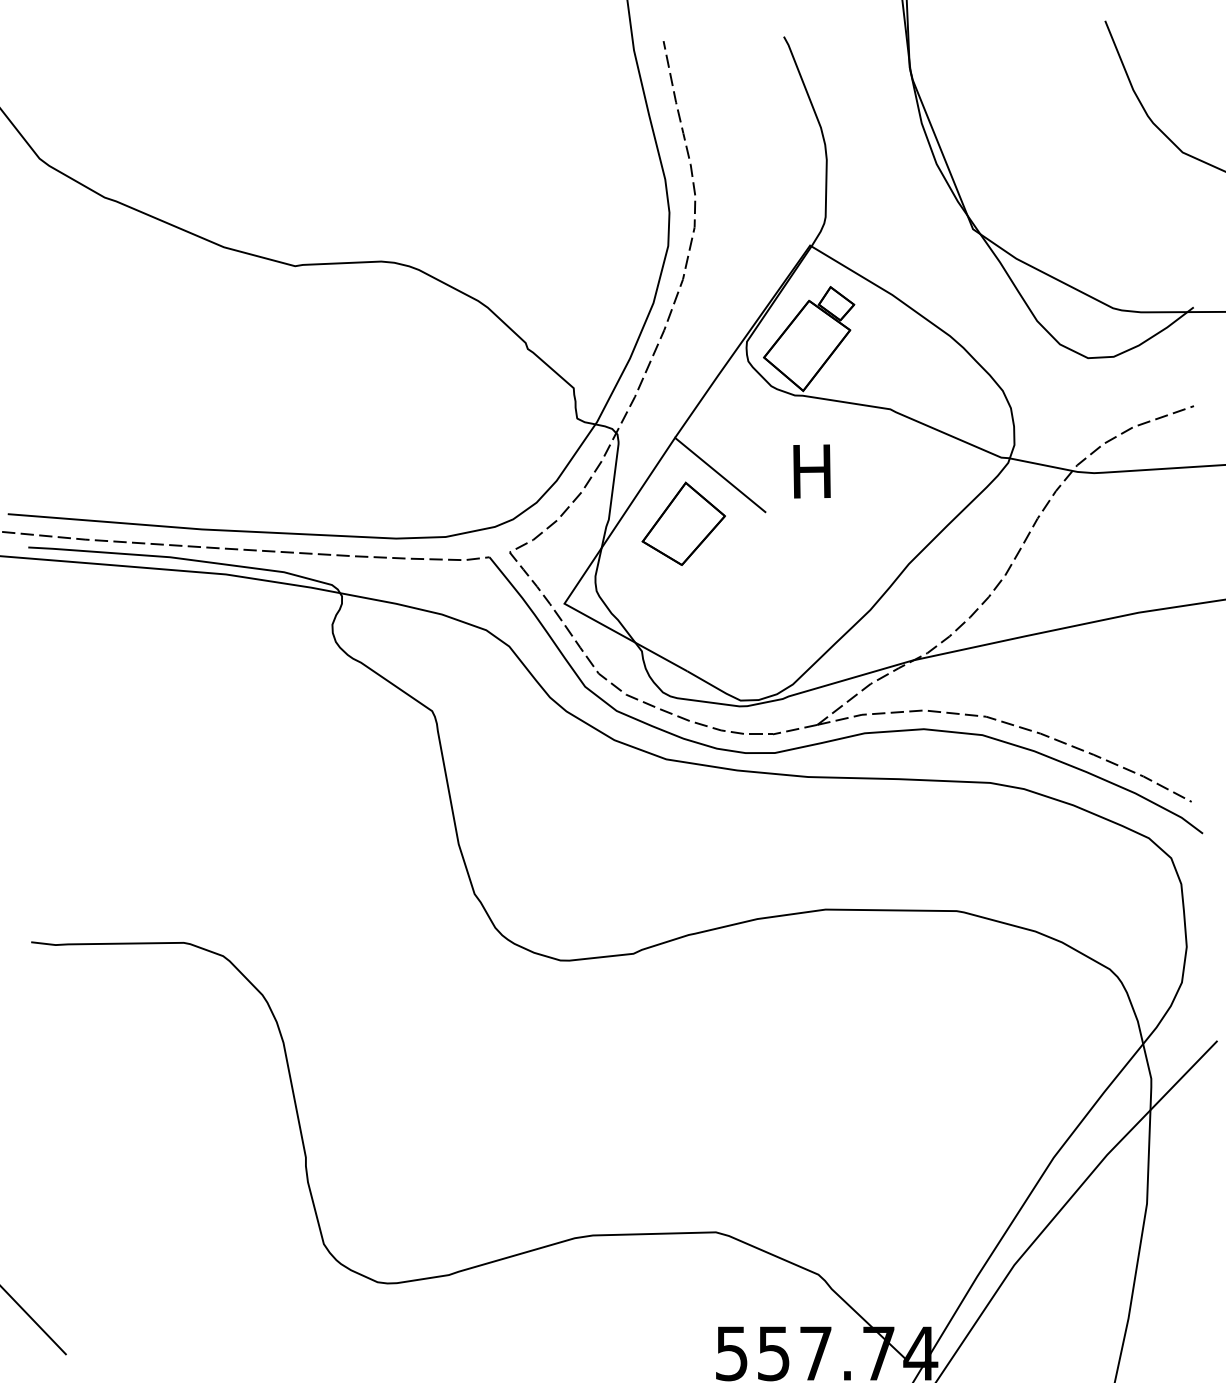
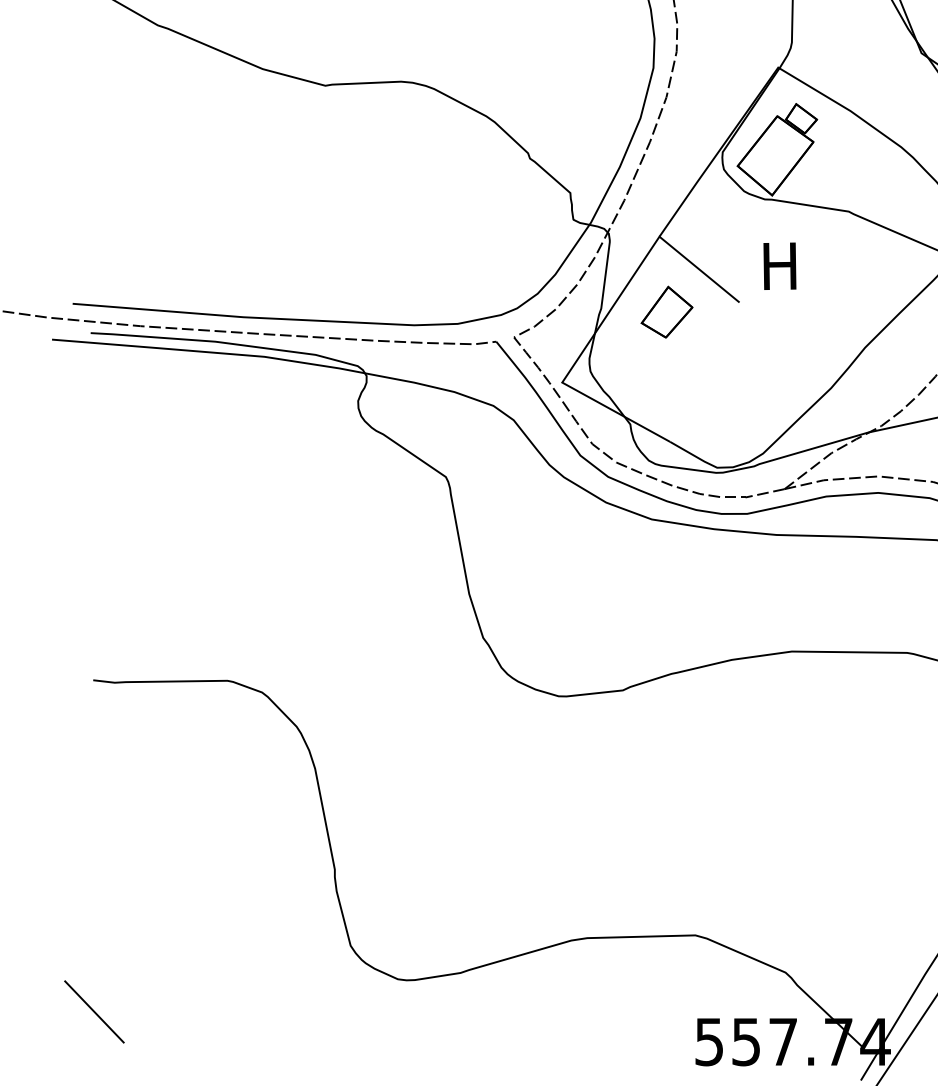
part: (683, 523) -> (666, 312), size x0.7

